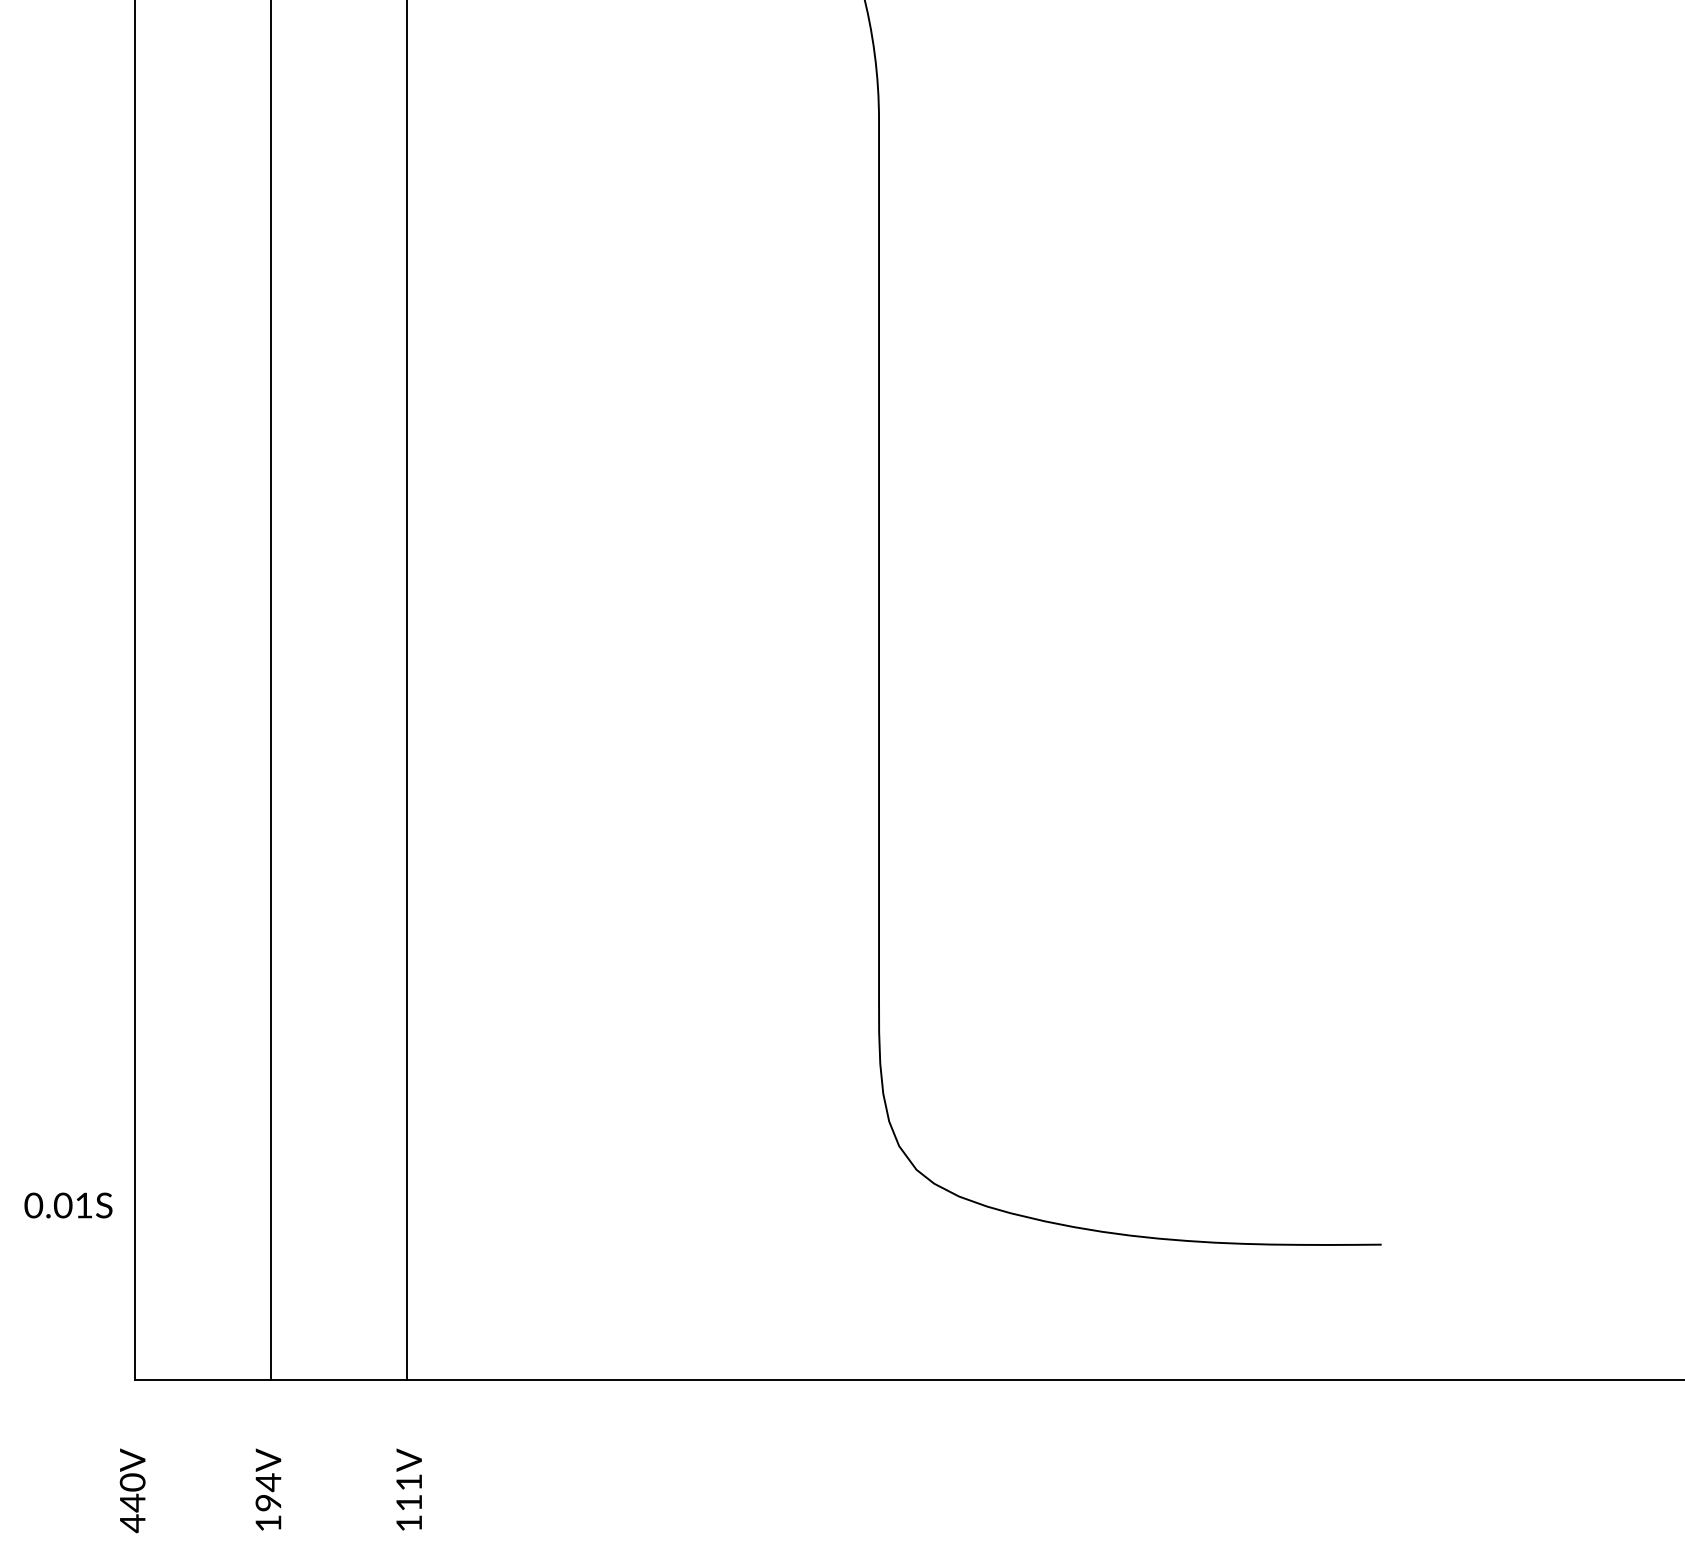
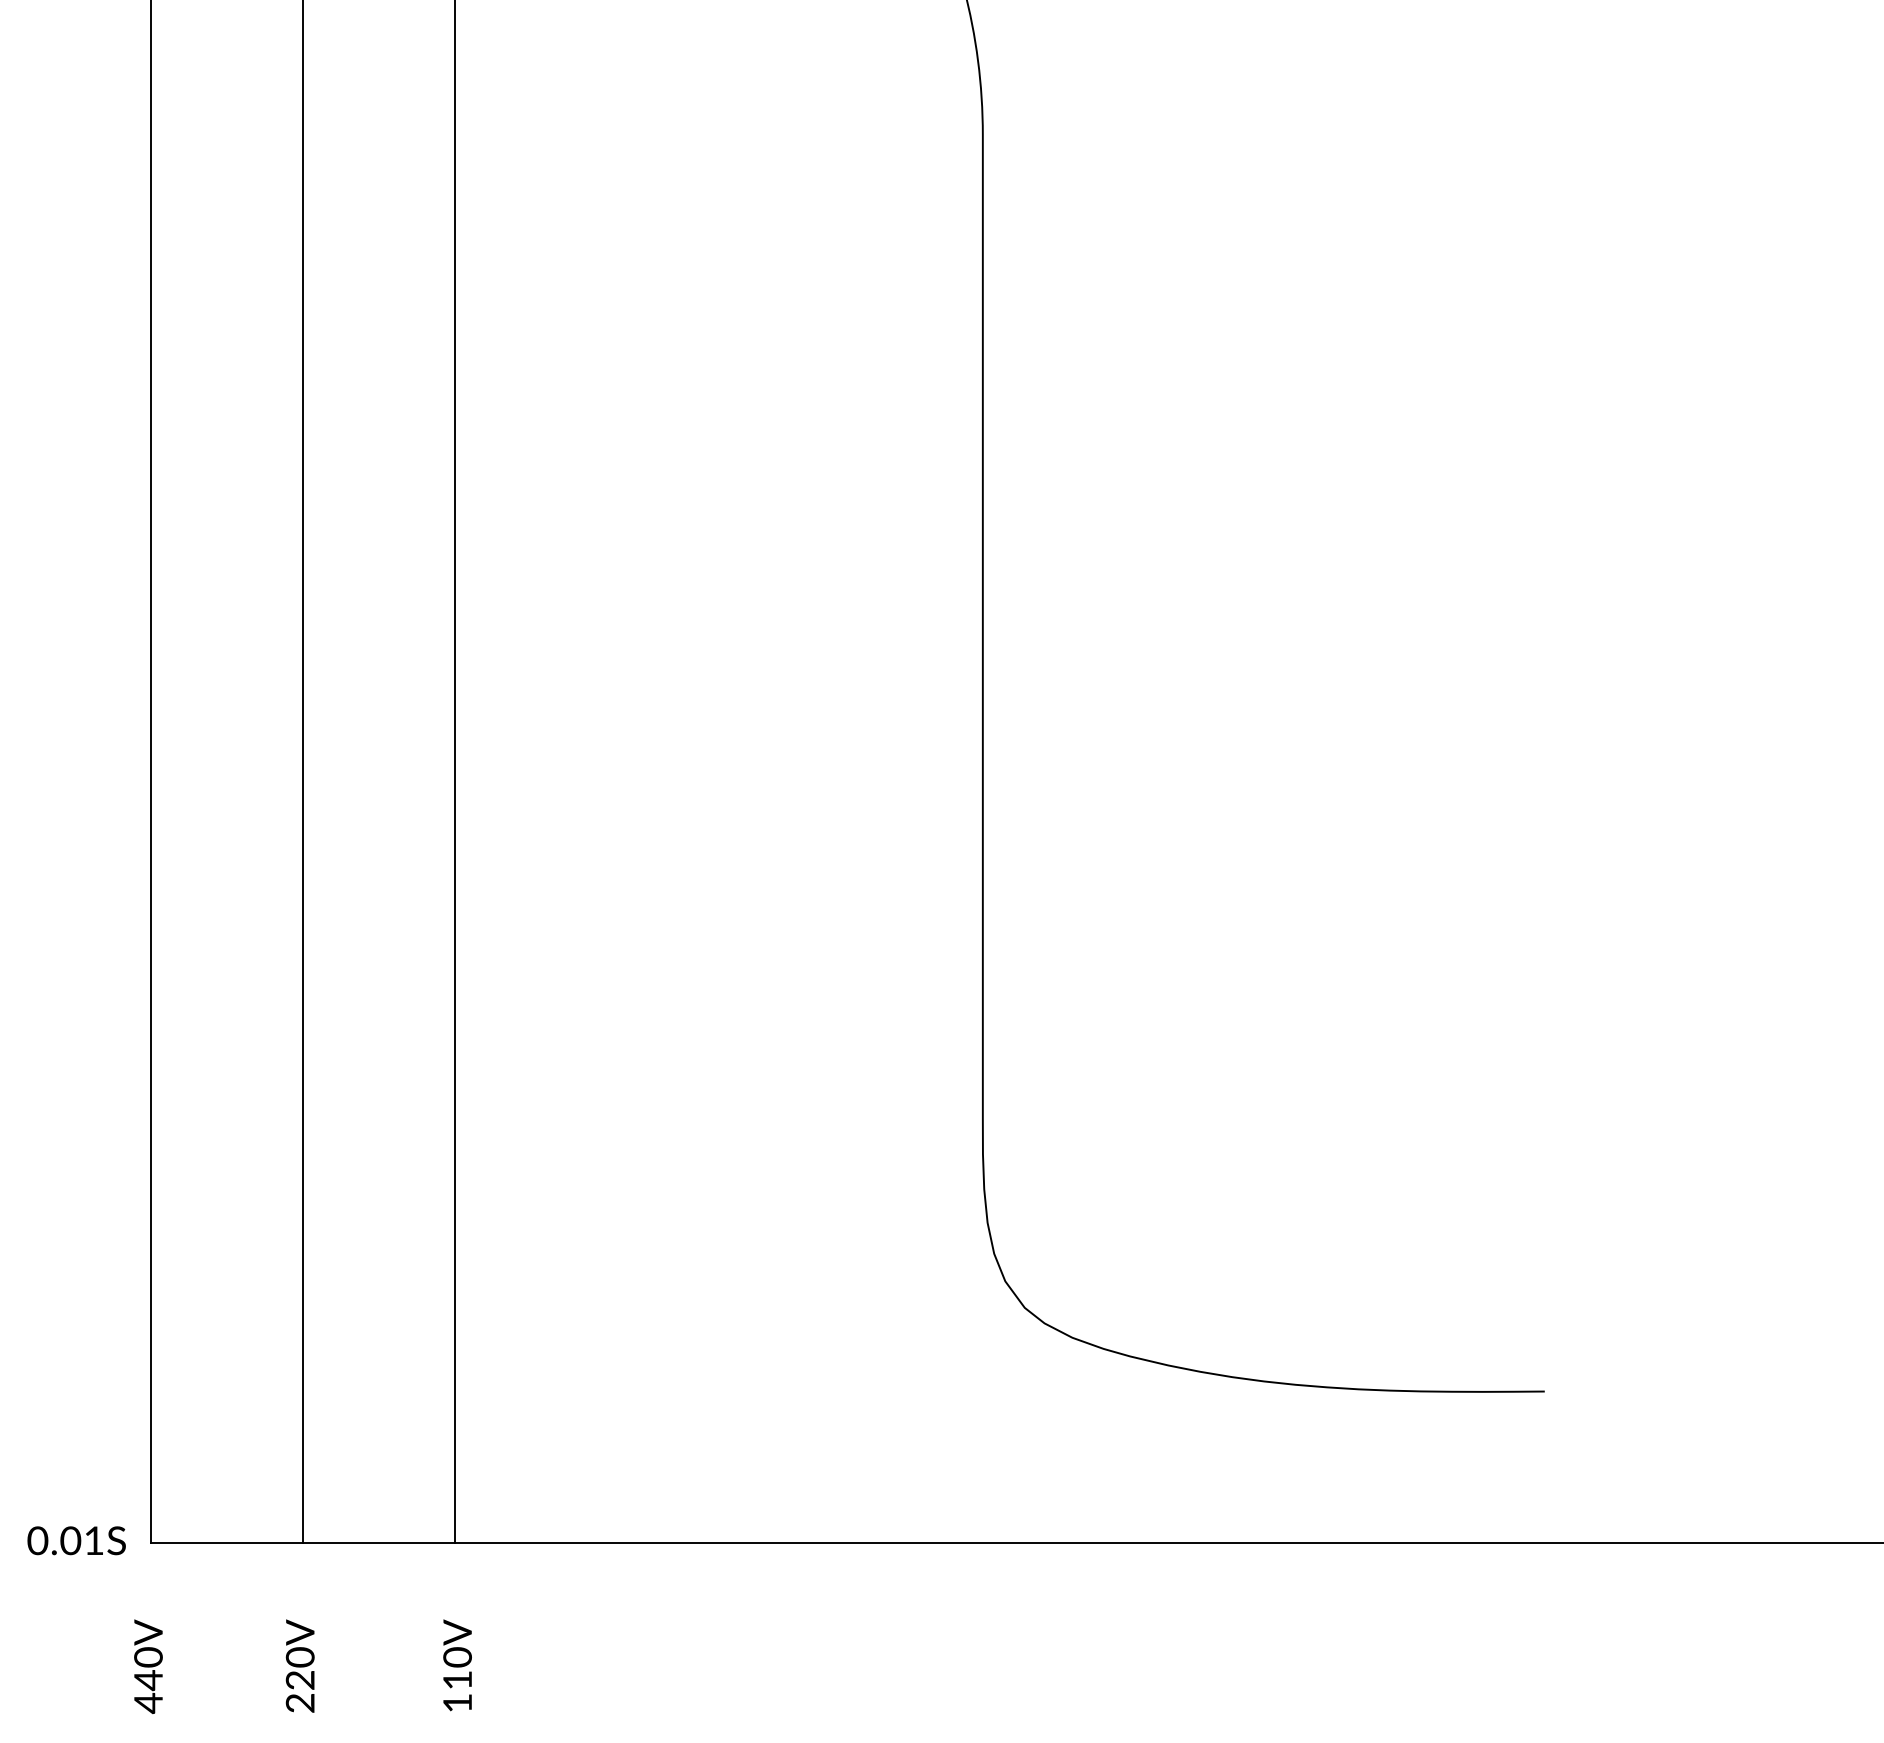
text: (68, 1205) -> (76, 1540), moved
text: (409, 1482) -> (457, 1657), 111V -> 110V
text: (267, 1502) -> (299, 1679), 194V -> 220V

